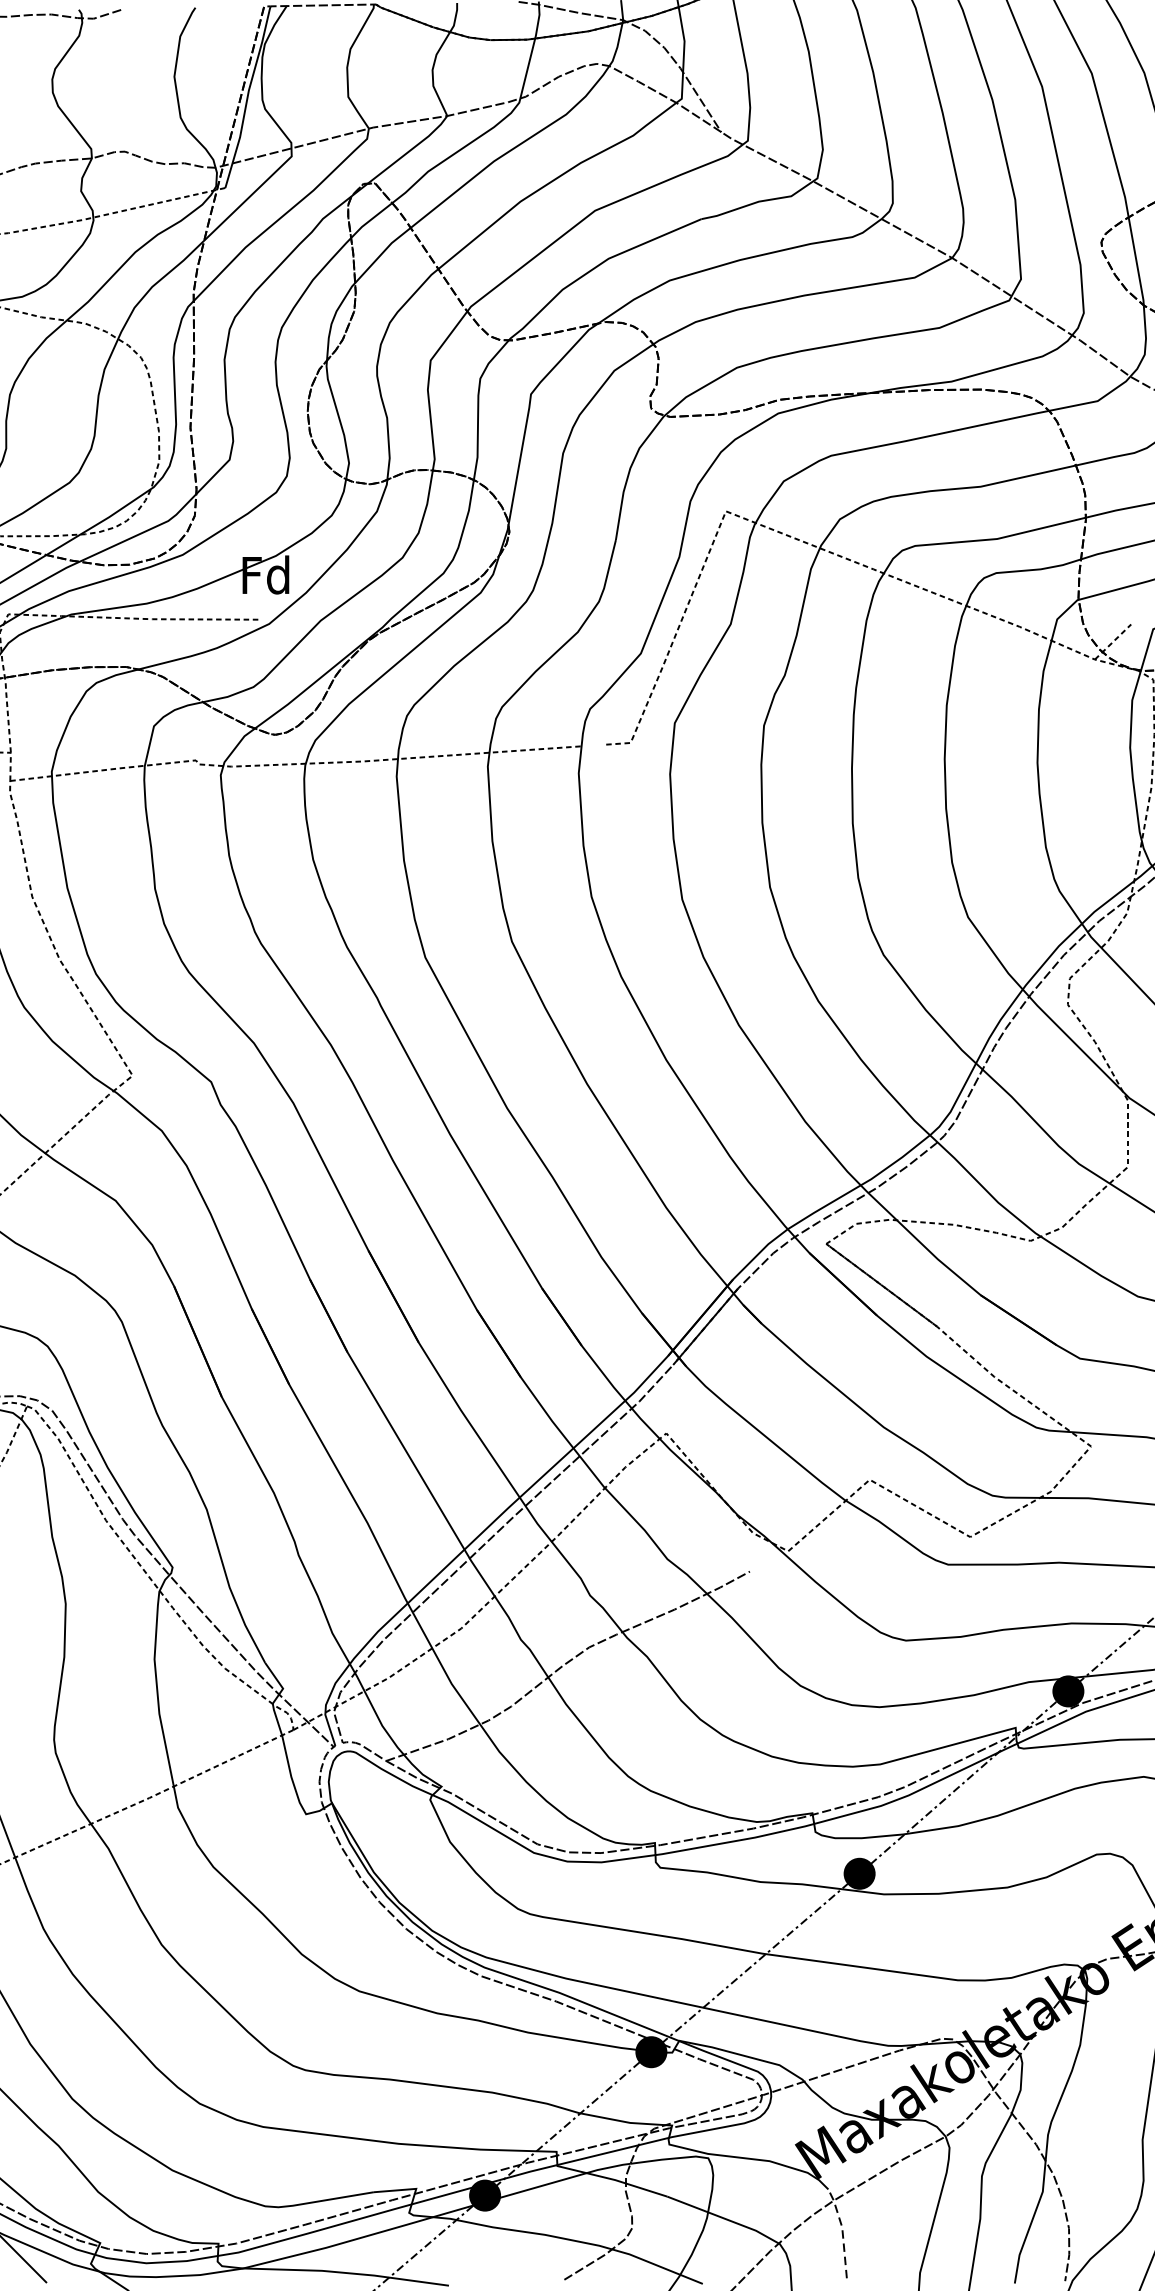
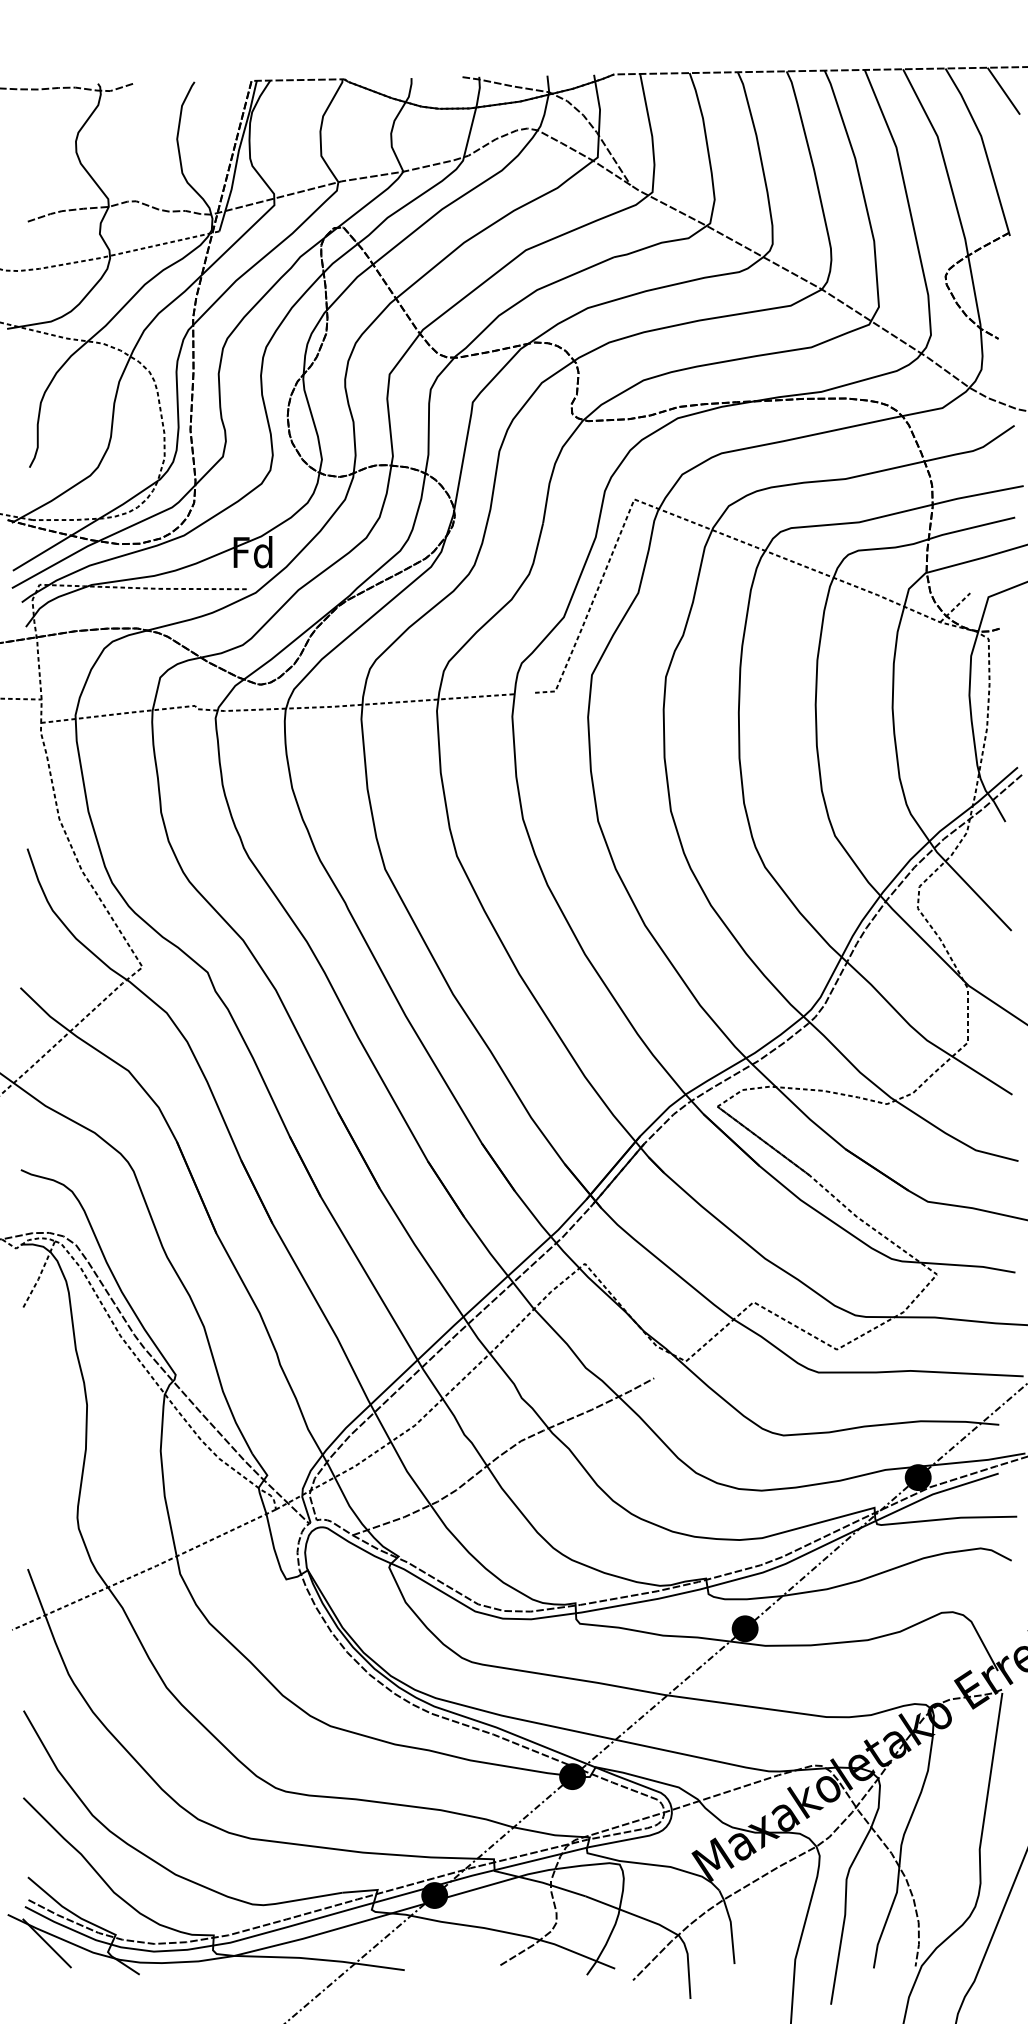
line: (843, 2230) -> (731, 1924), dashed -> solid

